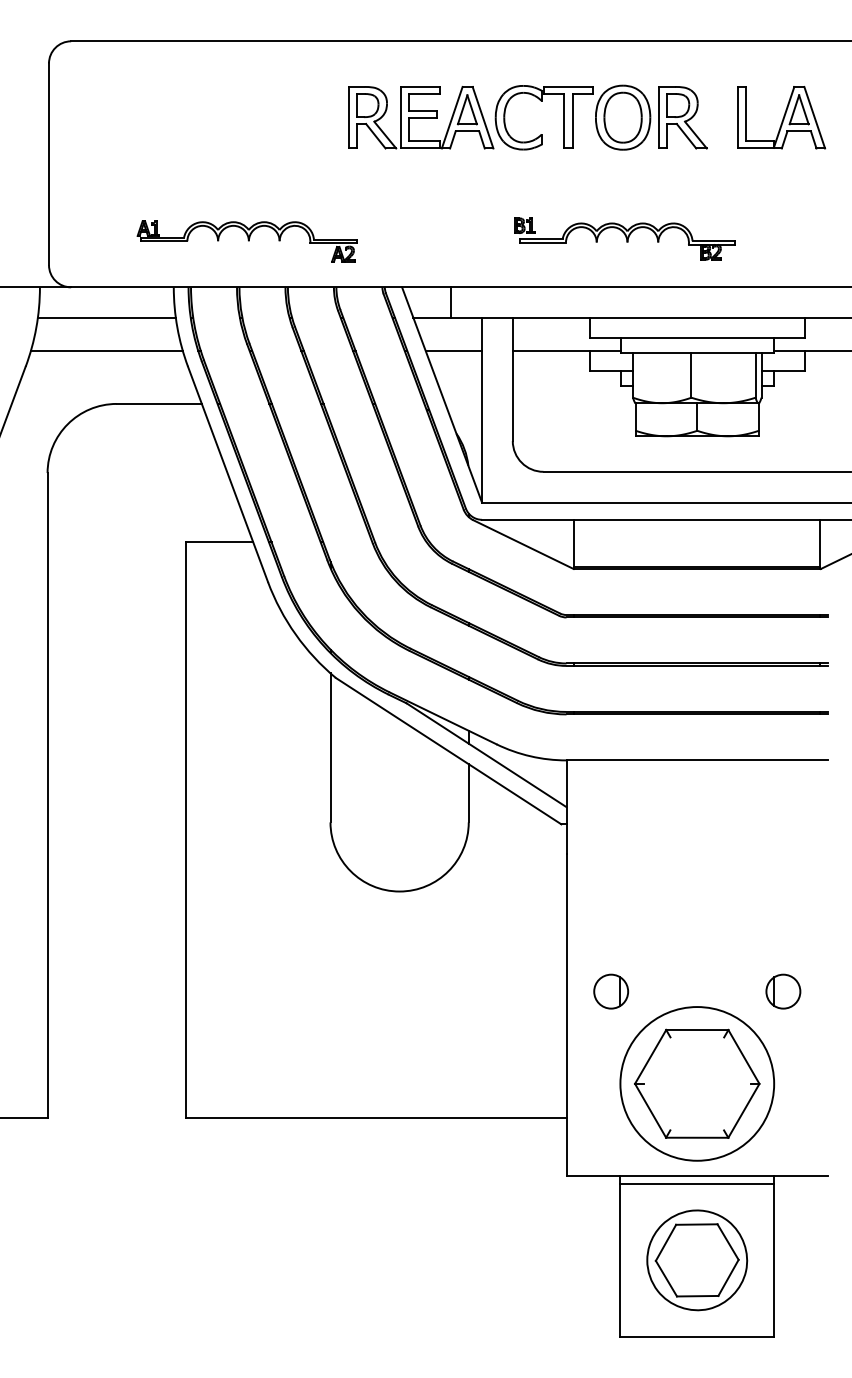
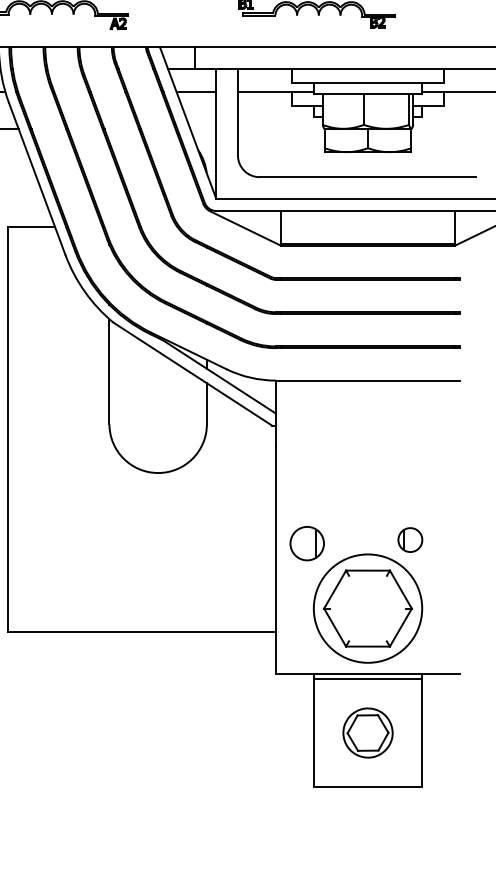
part: (611, 991) -> (307, 543), size x1.4
part: (783, 991) -> (410, 539), moved
part: (697, 1260) -> (368, 733), size x0.7

